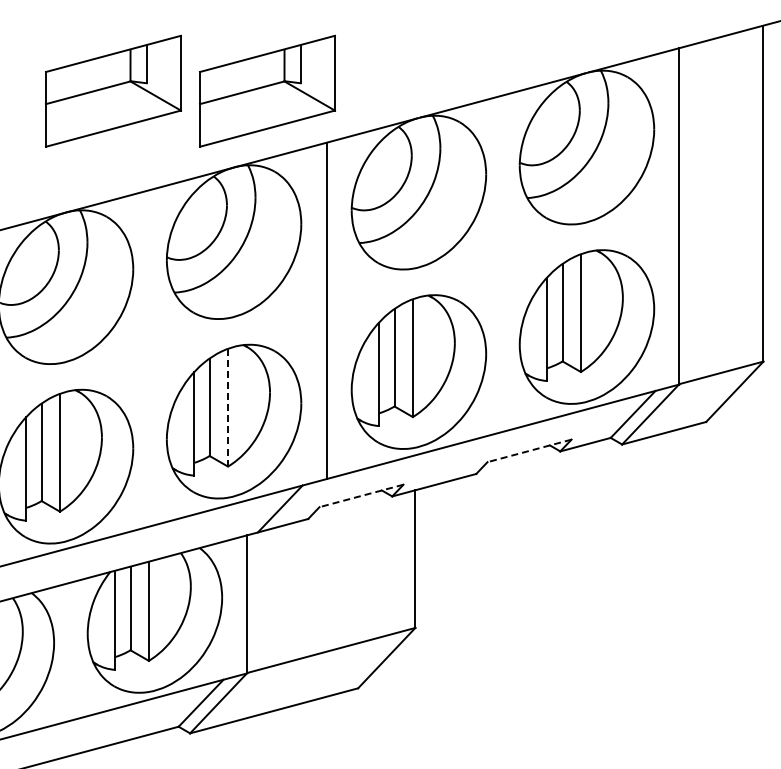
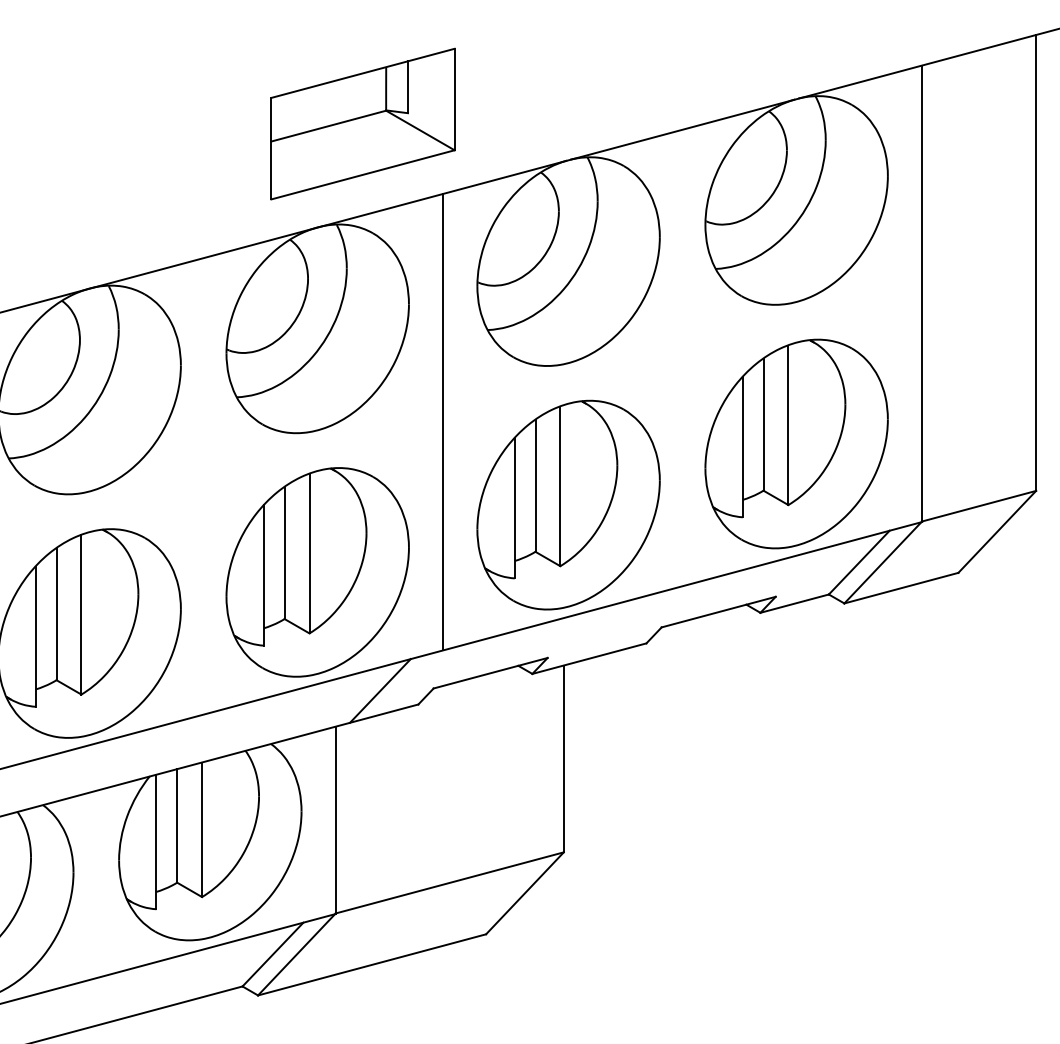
part: (113, 90) -> (154, 123), removed
line: (228, 407) -> (310, 553), dashed -> solid
line: (529, 450) -> (718, 611), dashed -> solid
line: (361, 496) -> (490, 673), dashed -> solid

